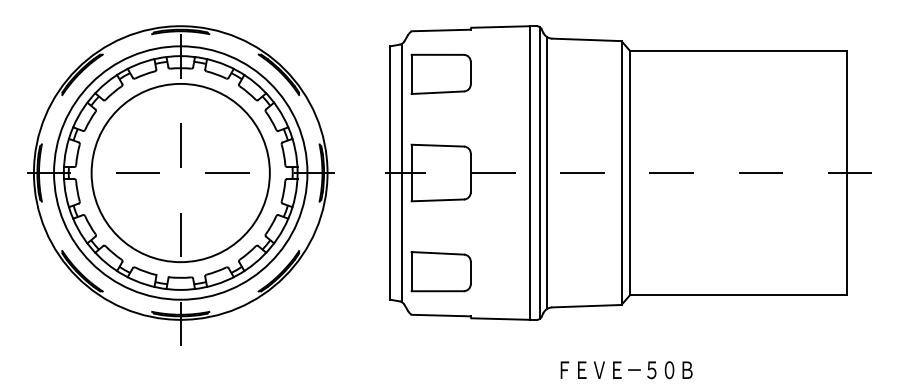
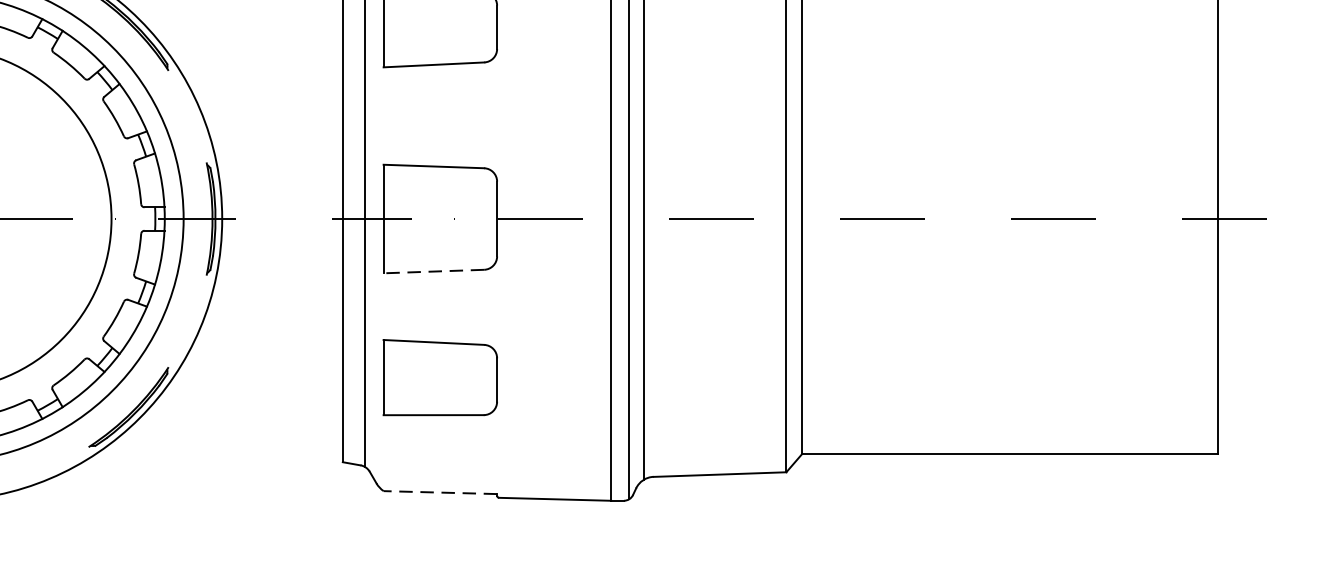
line: (437, 200) -> (433, 271), solid -> dashed
part: (440, 271) -> (438, 377), moved
line: (441, 315) -> (440, 492), solid -> dashed

